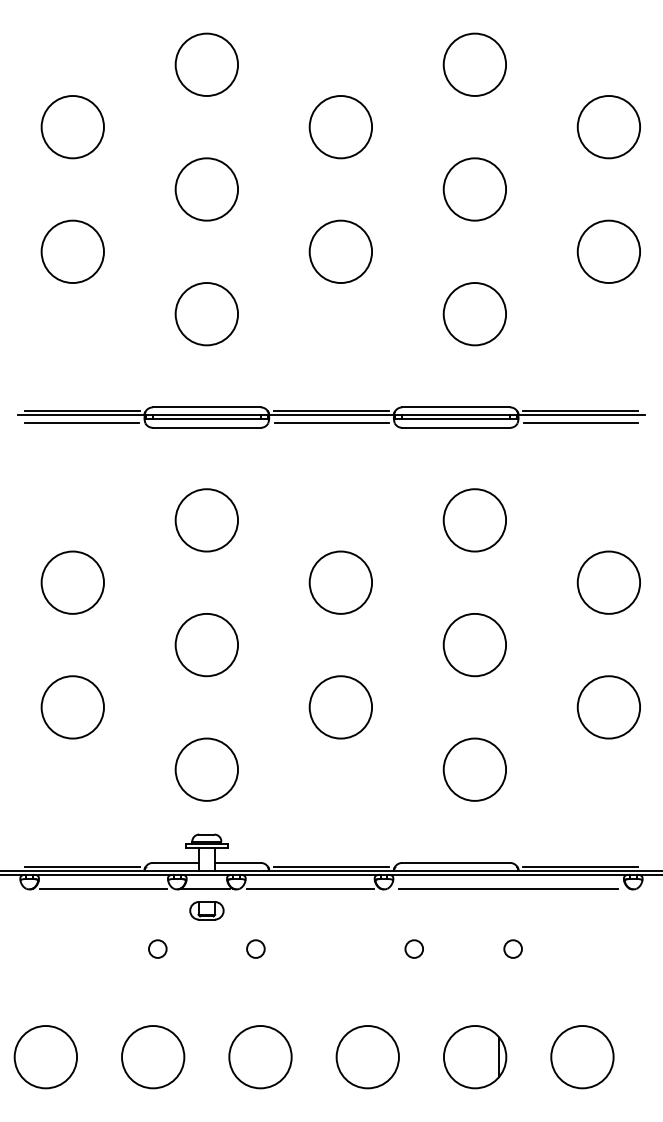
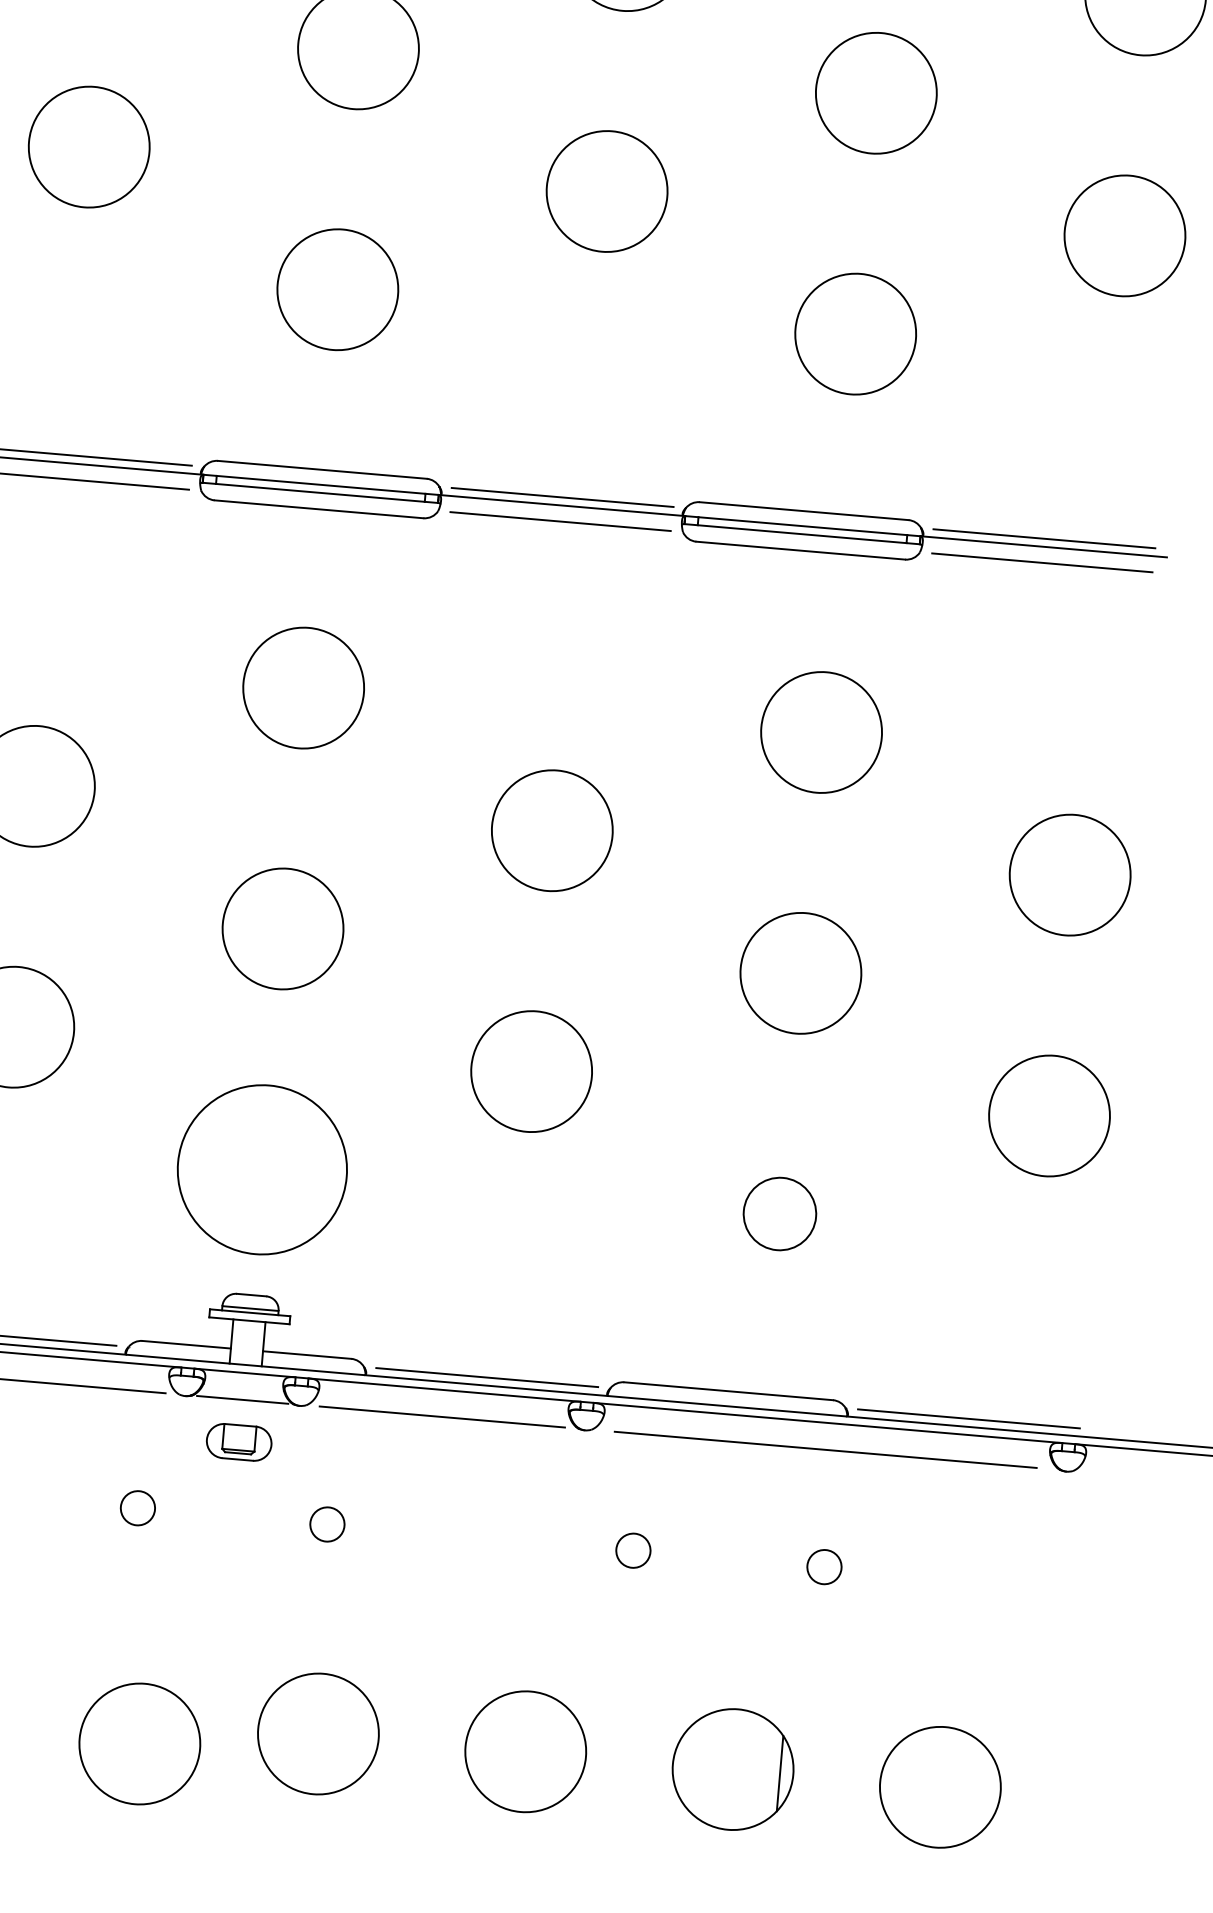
circle: (206, 769) -> (261, 1169), size x1.4
circle: (474, 769) -> (779, 1213), size x0.6
circle: (153, 1057) -> (140, 1744), moved

